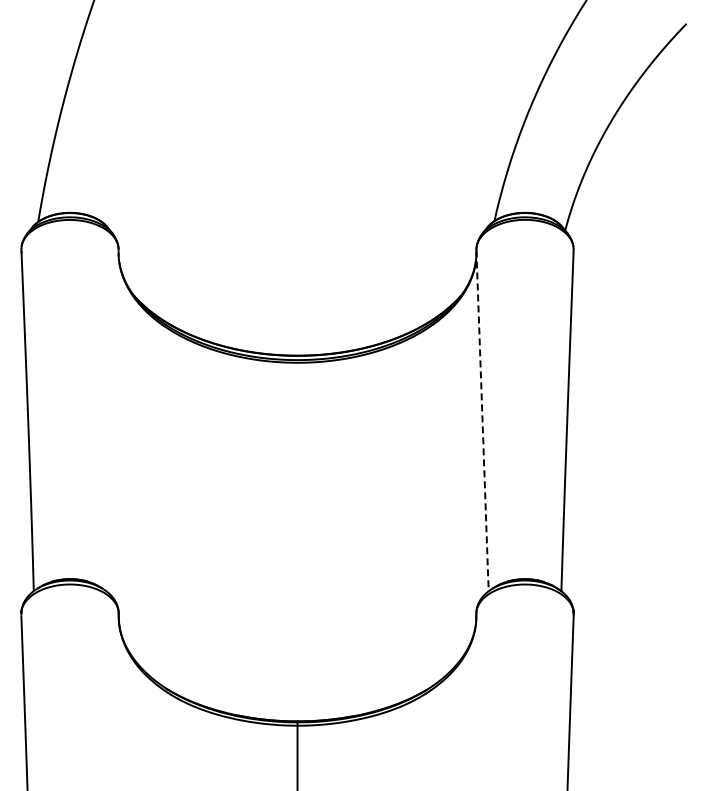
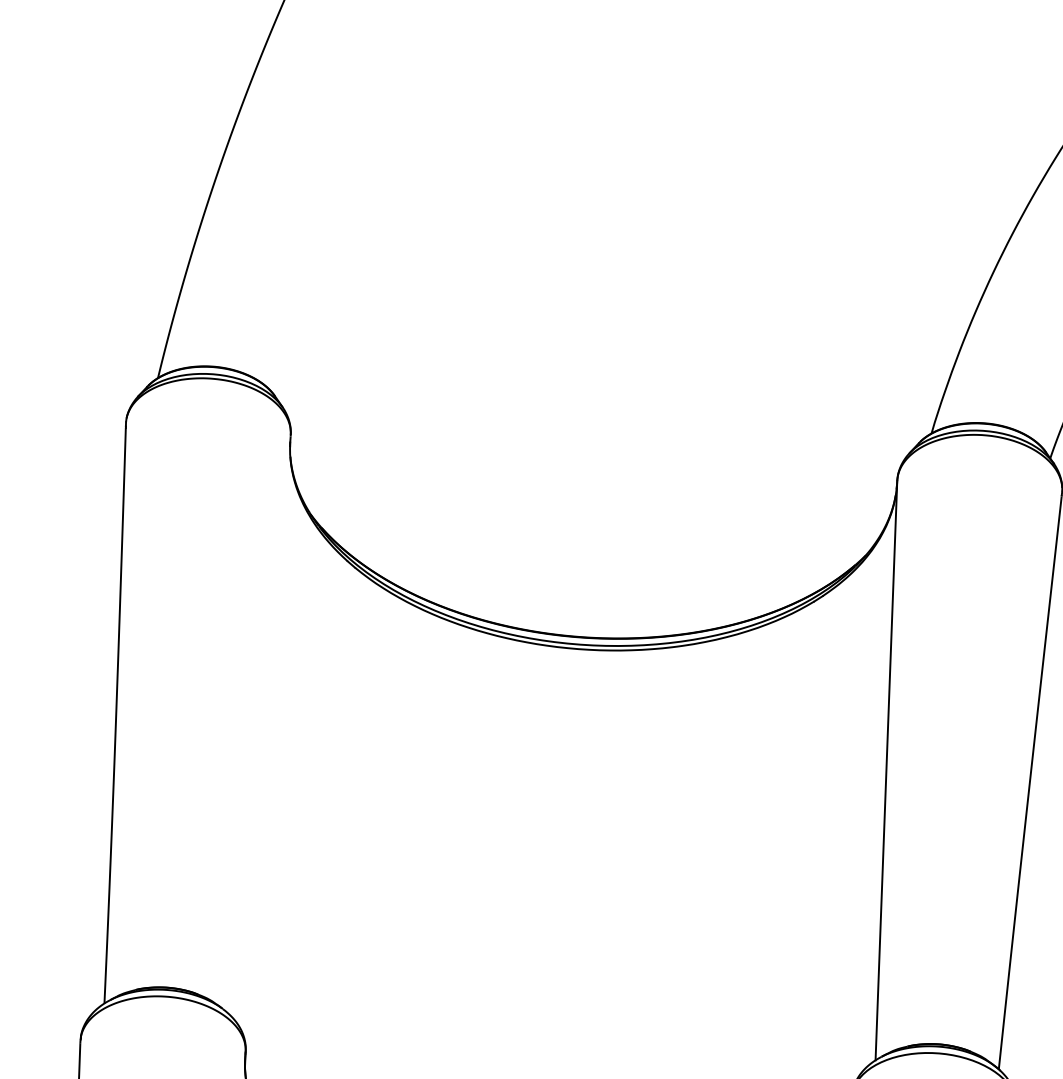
line: (482, 420) -> (886, 770), dashed -> solid

